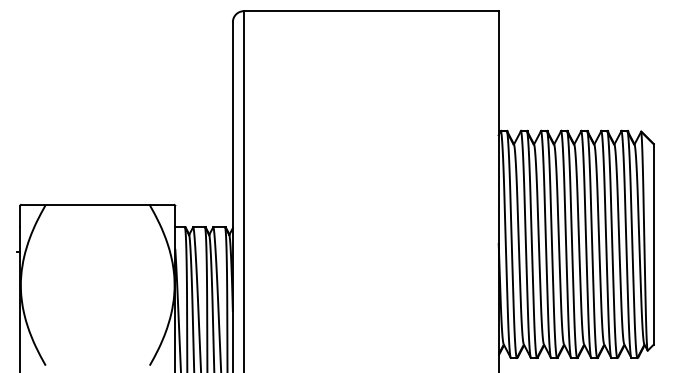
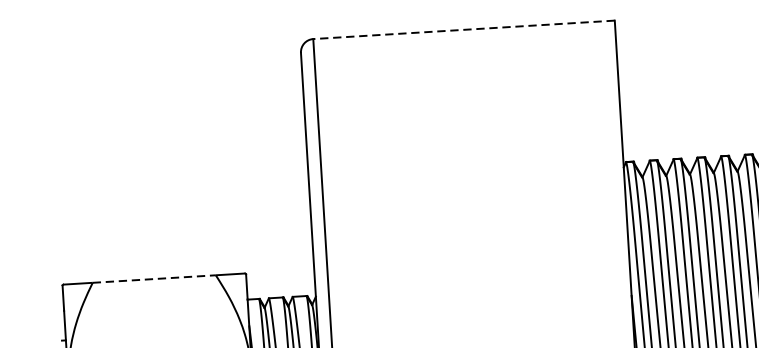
line: (370, 11) -> (463, 30), solid -> dashed
line: (98, 205) -> (155, 279), solid -> dashed

